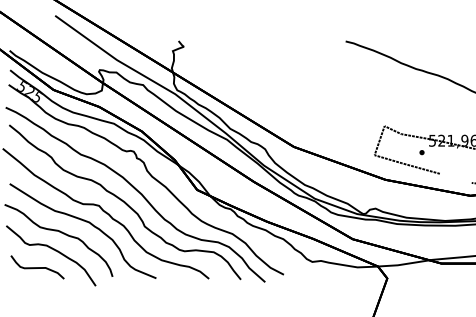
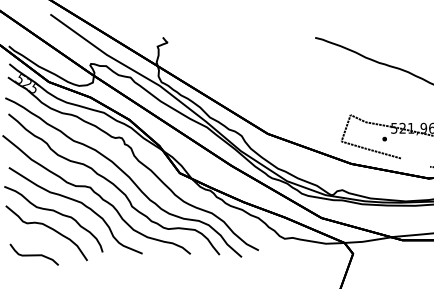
curve: (36, 267) -> (33, 254), moved

